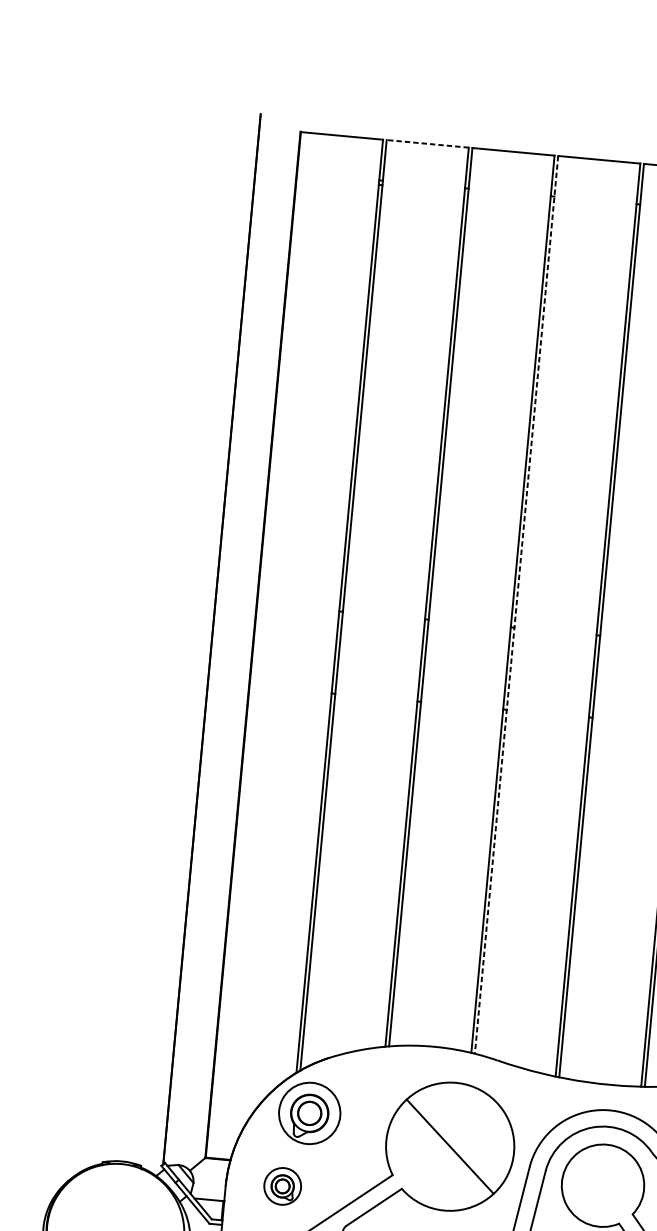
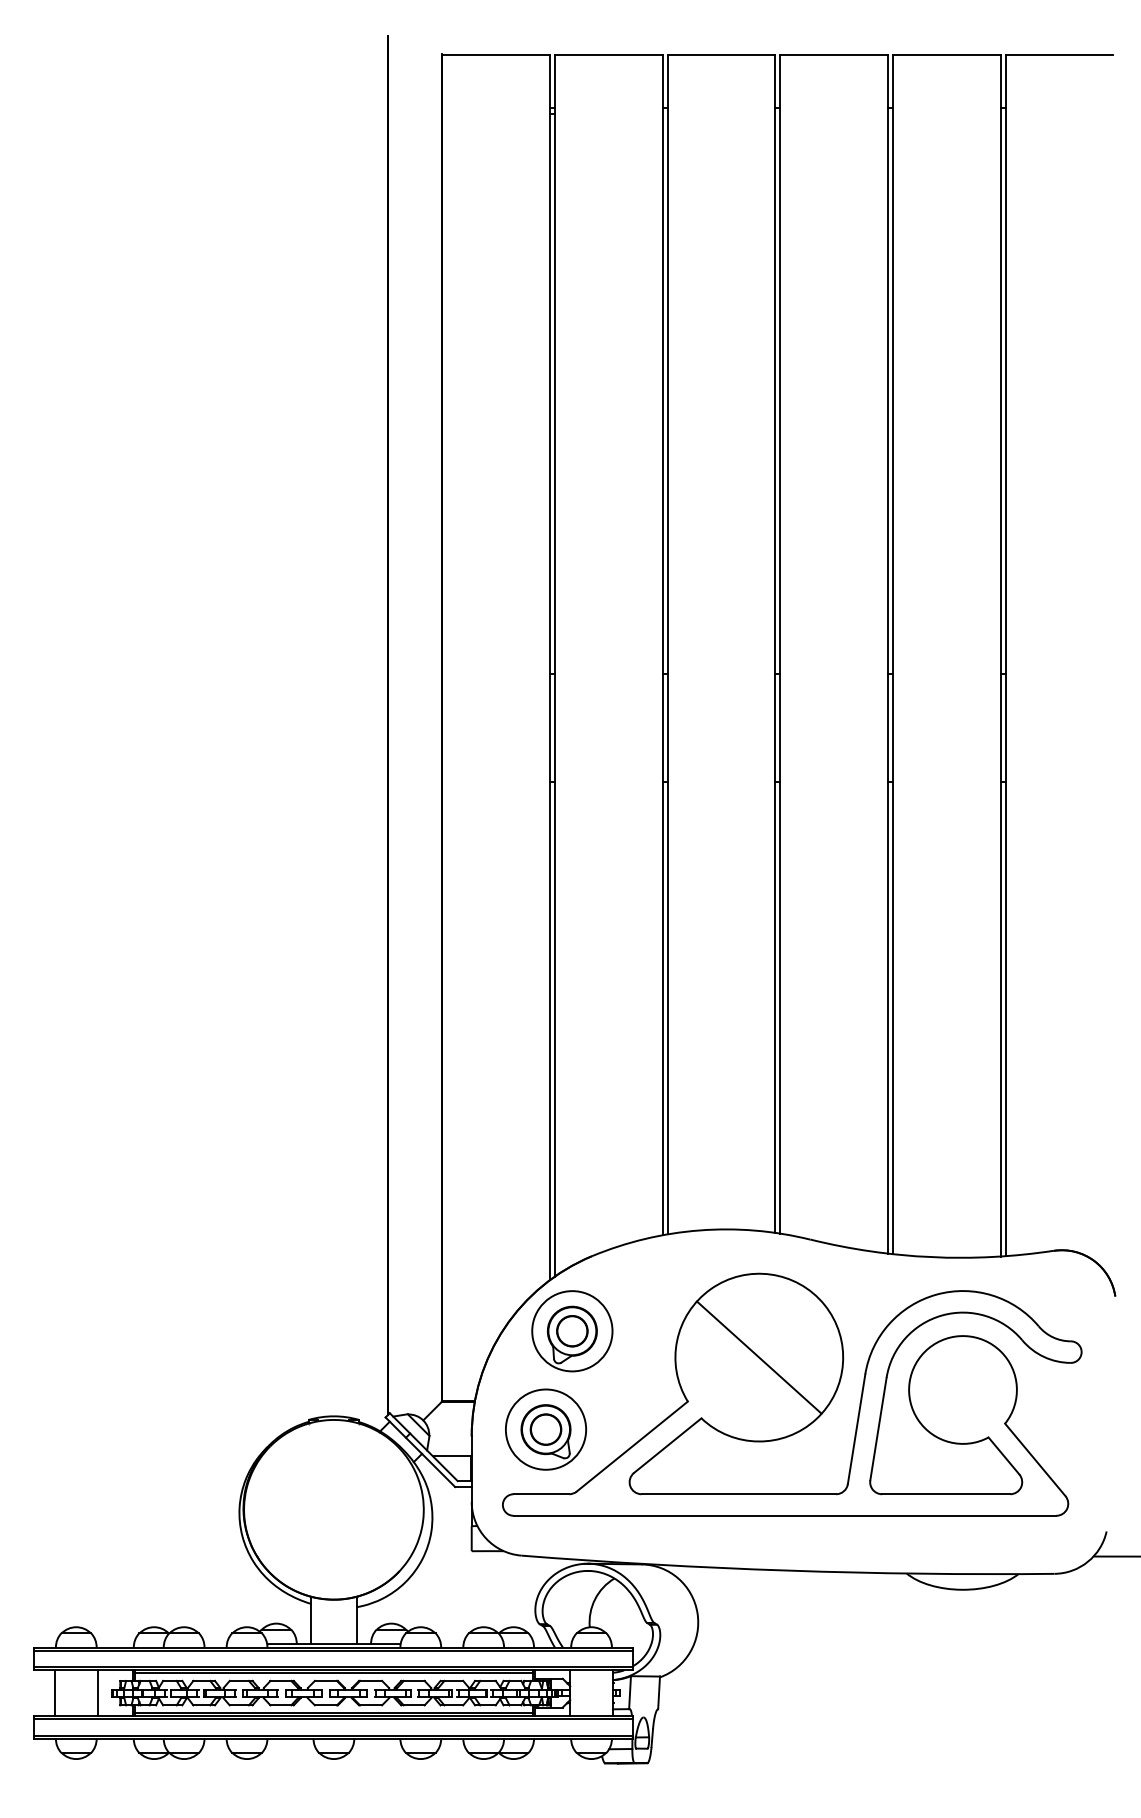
line: (427, 143) -> (608, 54), dashed -> solid
line: (516, 605) -> (780, 644), dashed -> solid
part: (282, 1186) -> (545, 1429), size x1.67

